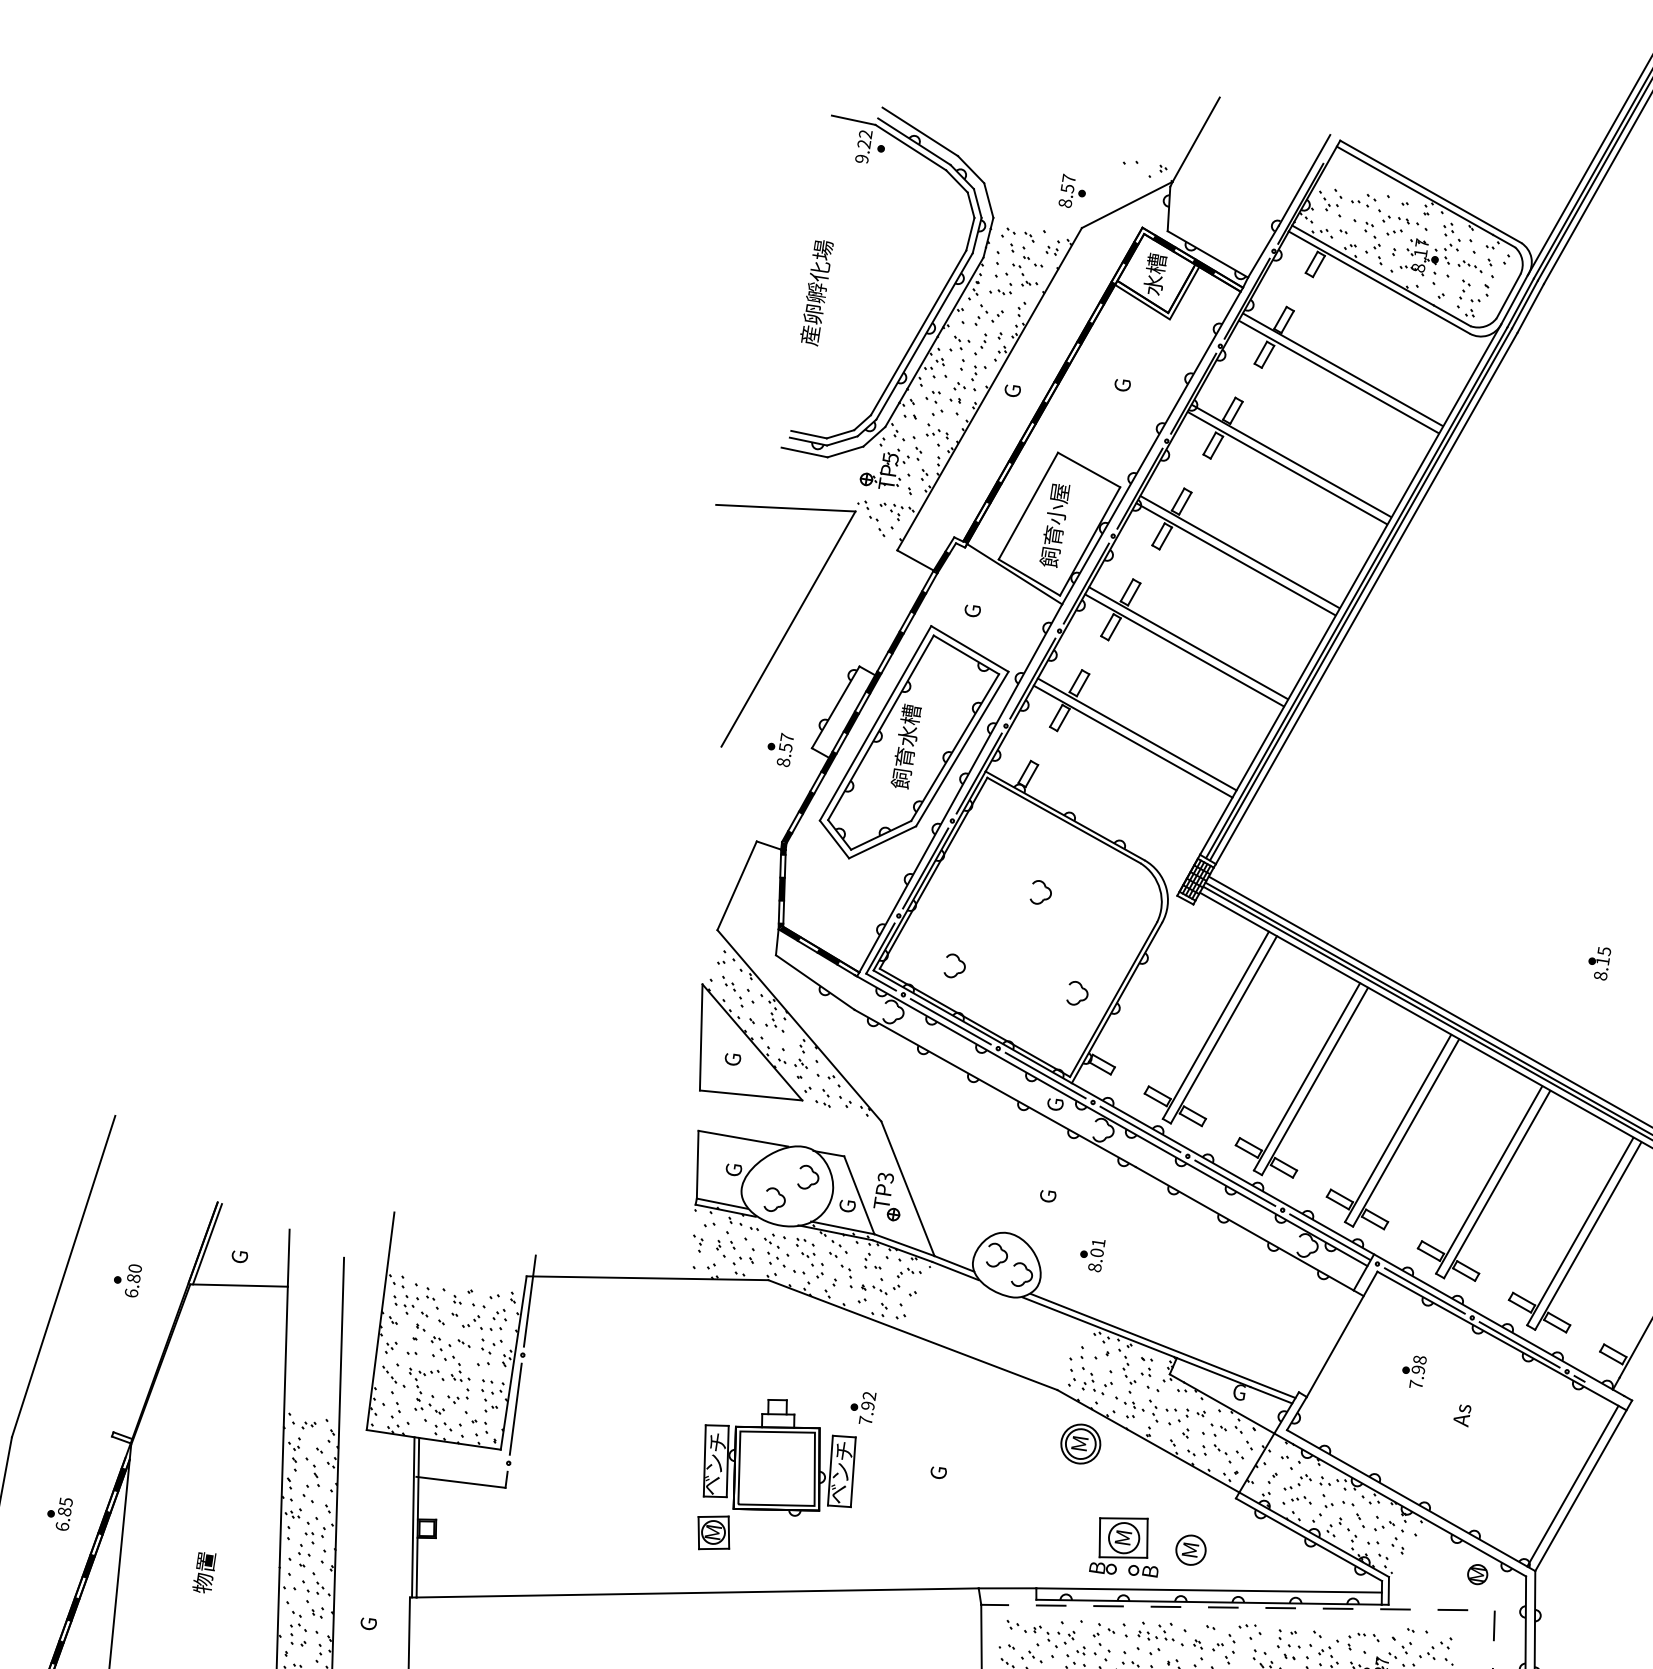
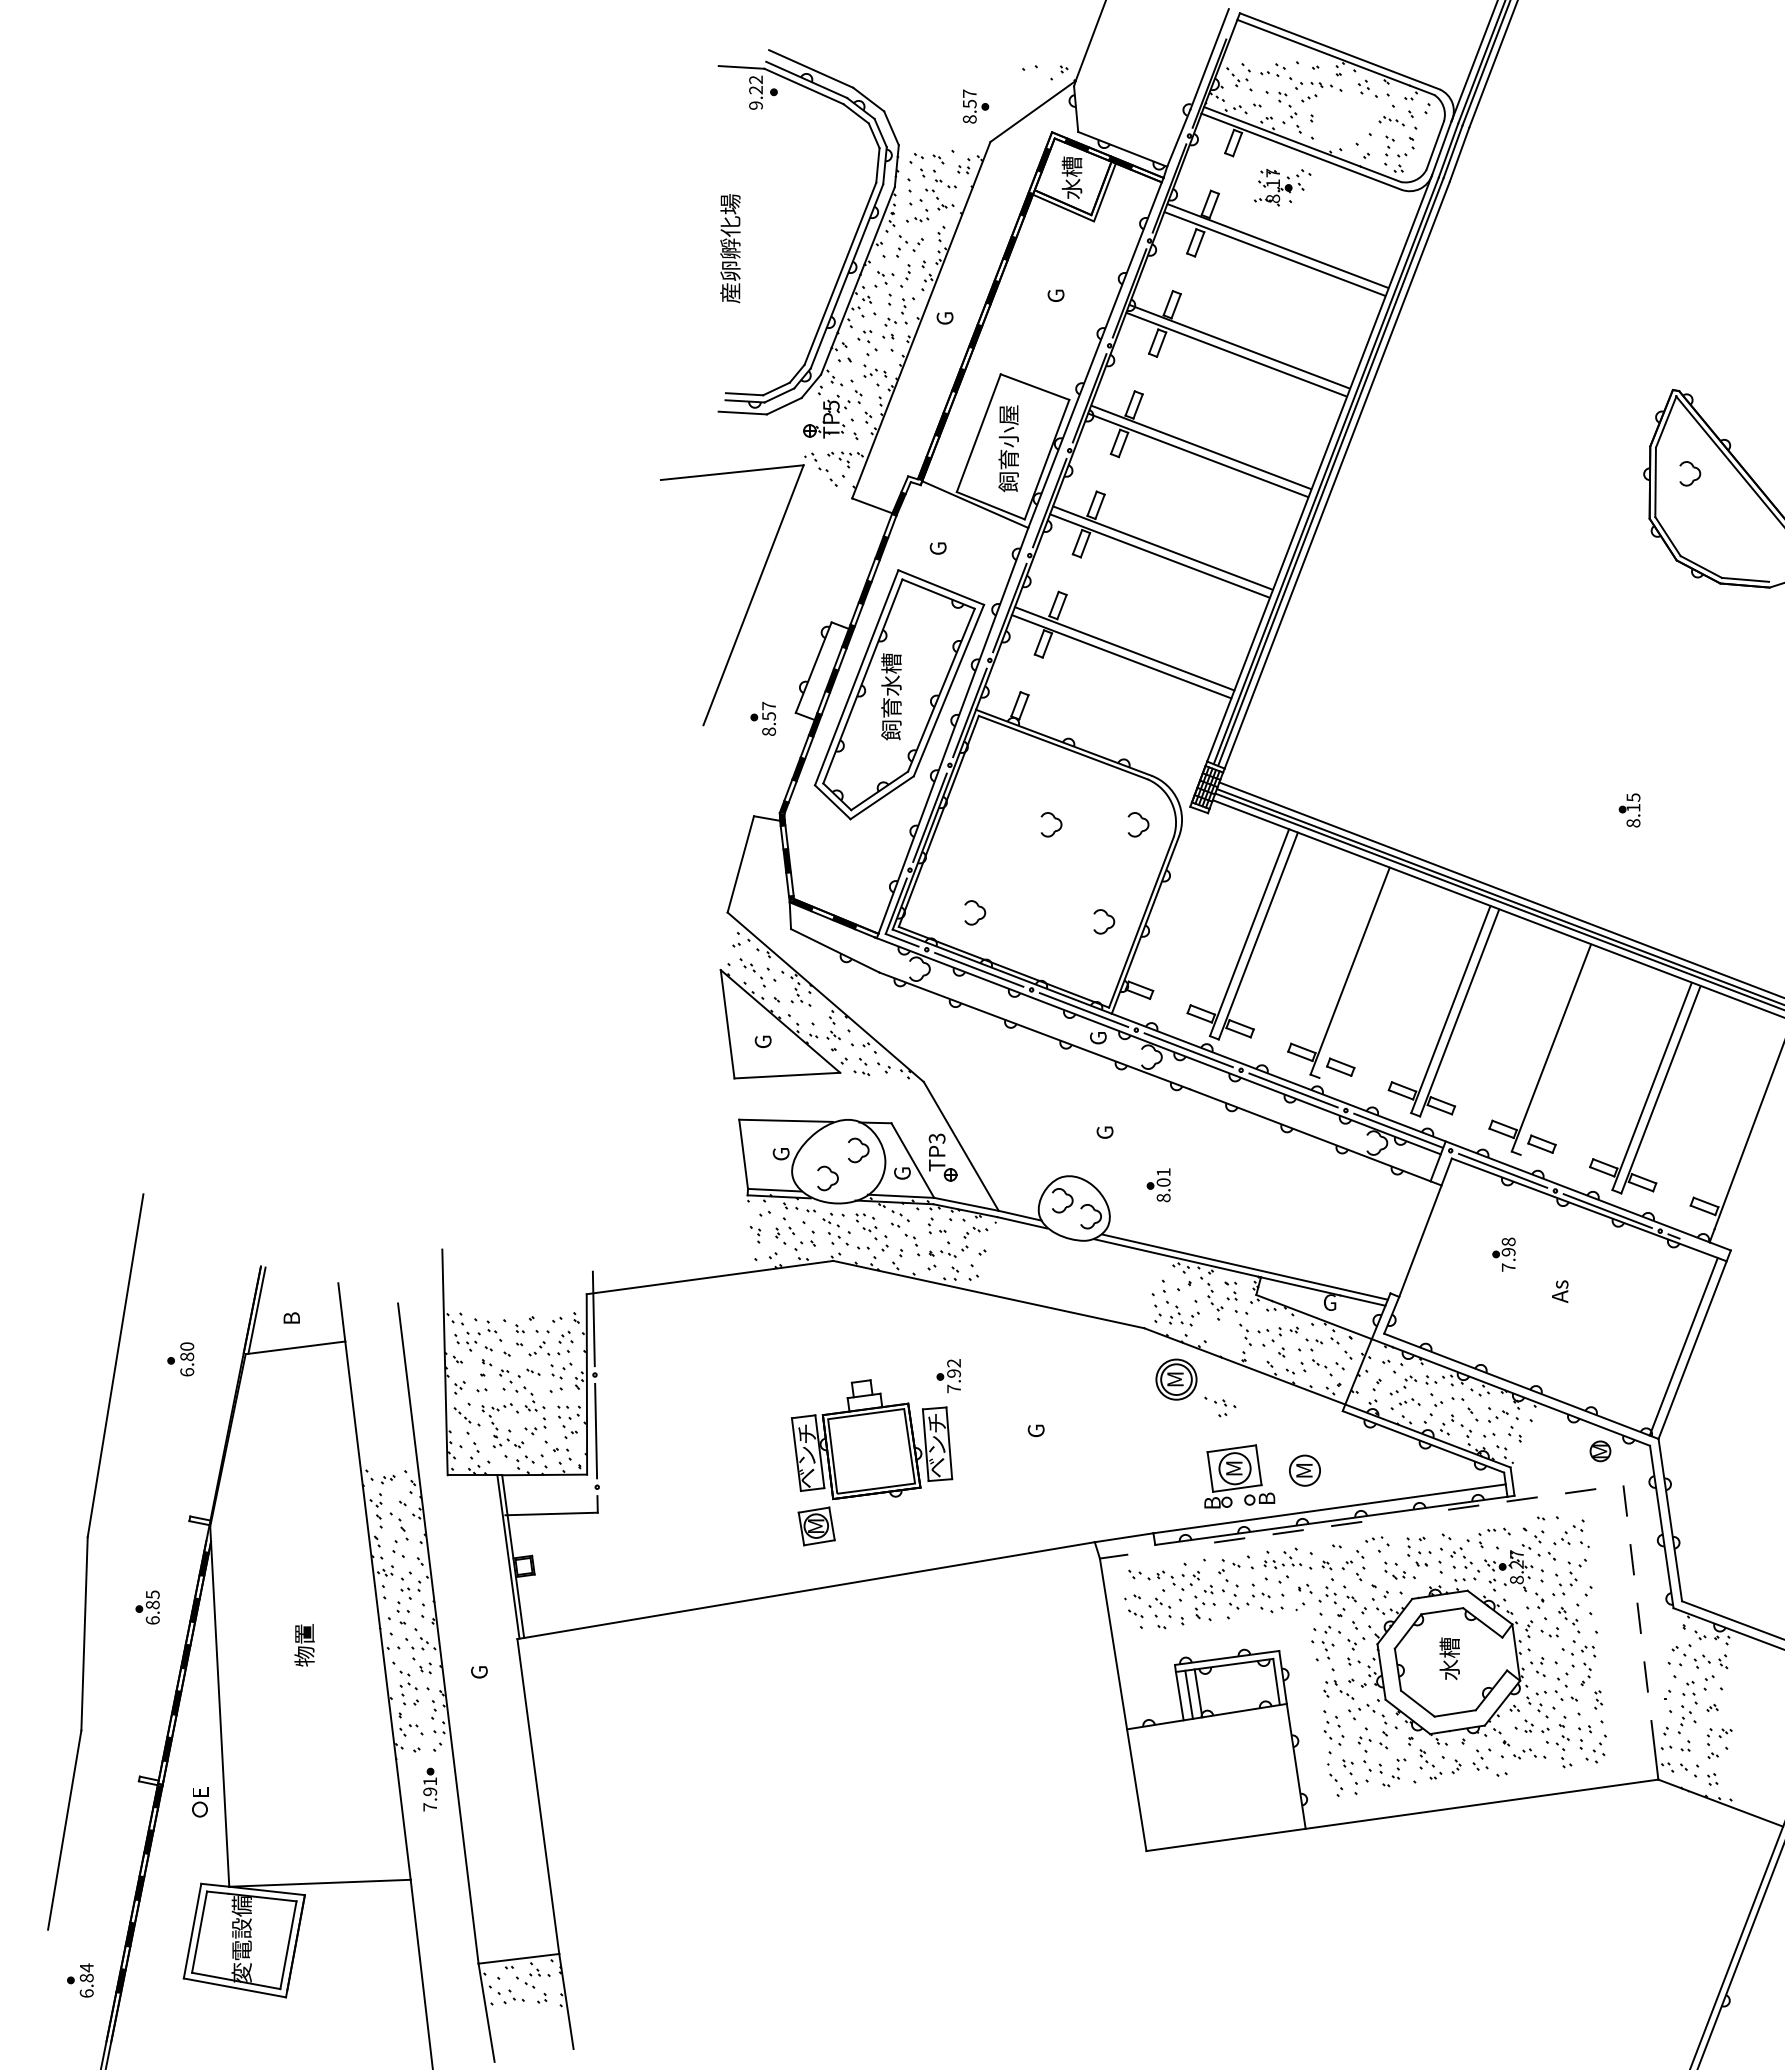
part: (1429, 258) -> (1282, 187), moved
part: (1127, 899) -> (1140, 818), added
line: (1314, 1081) -> (1358, 974), removed
line: (1496, 1184) -> (1559, 1051), removed
text: (239, 1256) -> (291, 1318), G -> B
part: (1129, 1408) -> (1220, 1406), moved
line: (1050, 1605) -> (1170, 1548), removed
line: (1280, 1607) -> (1404, 1515), removed

